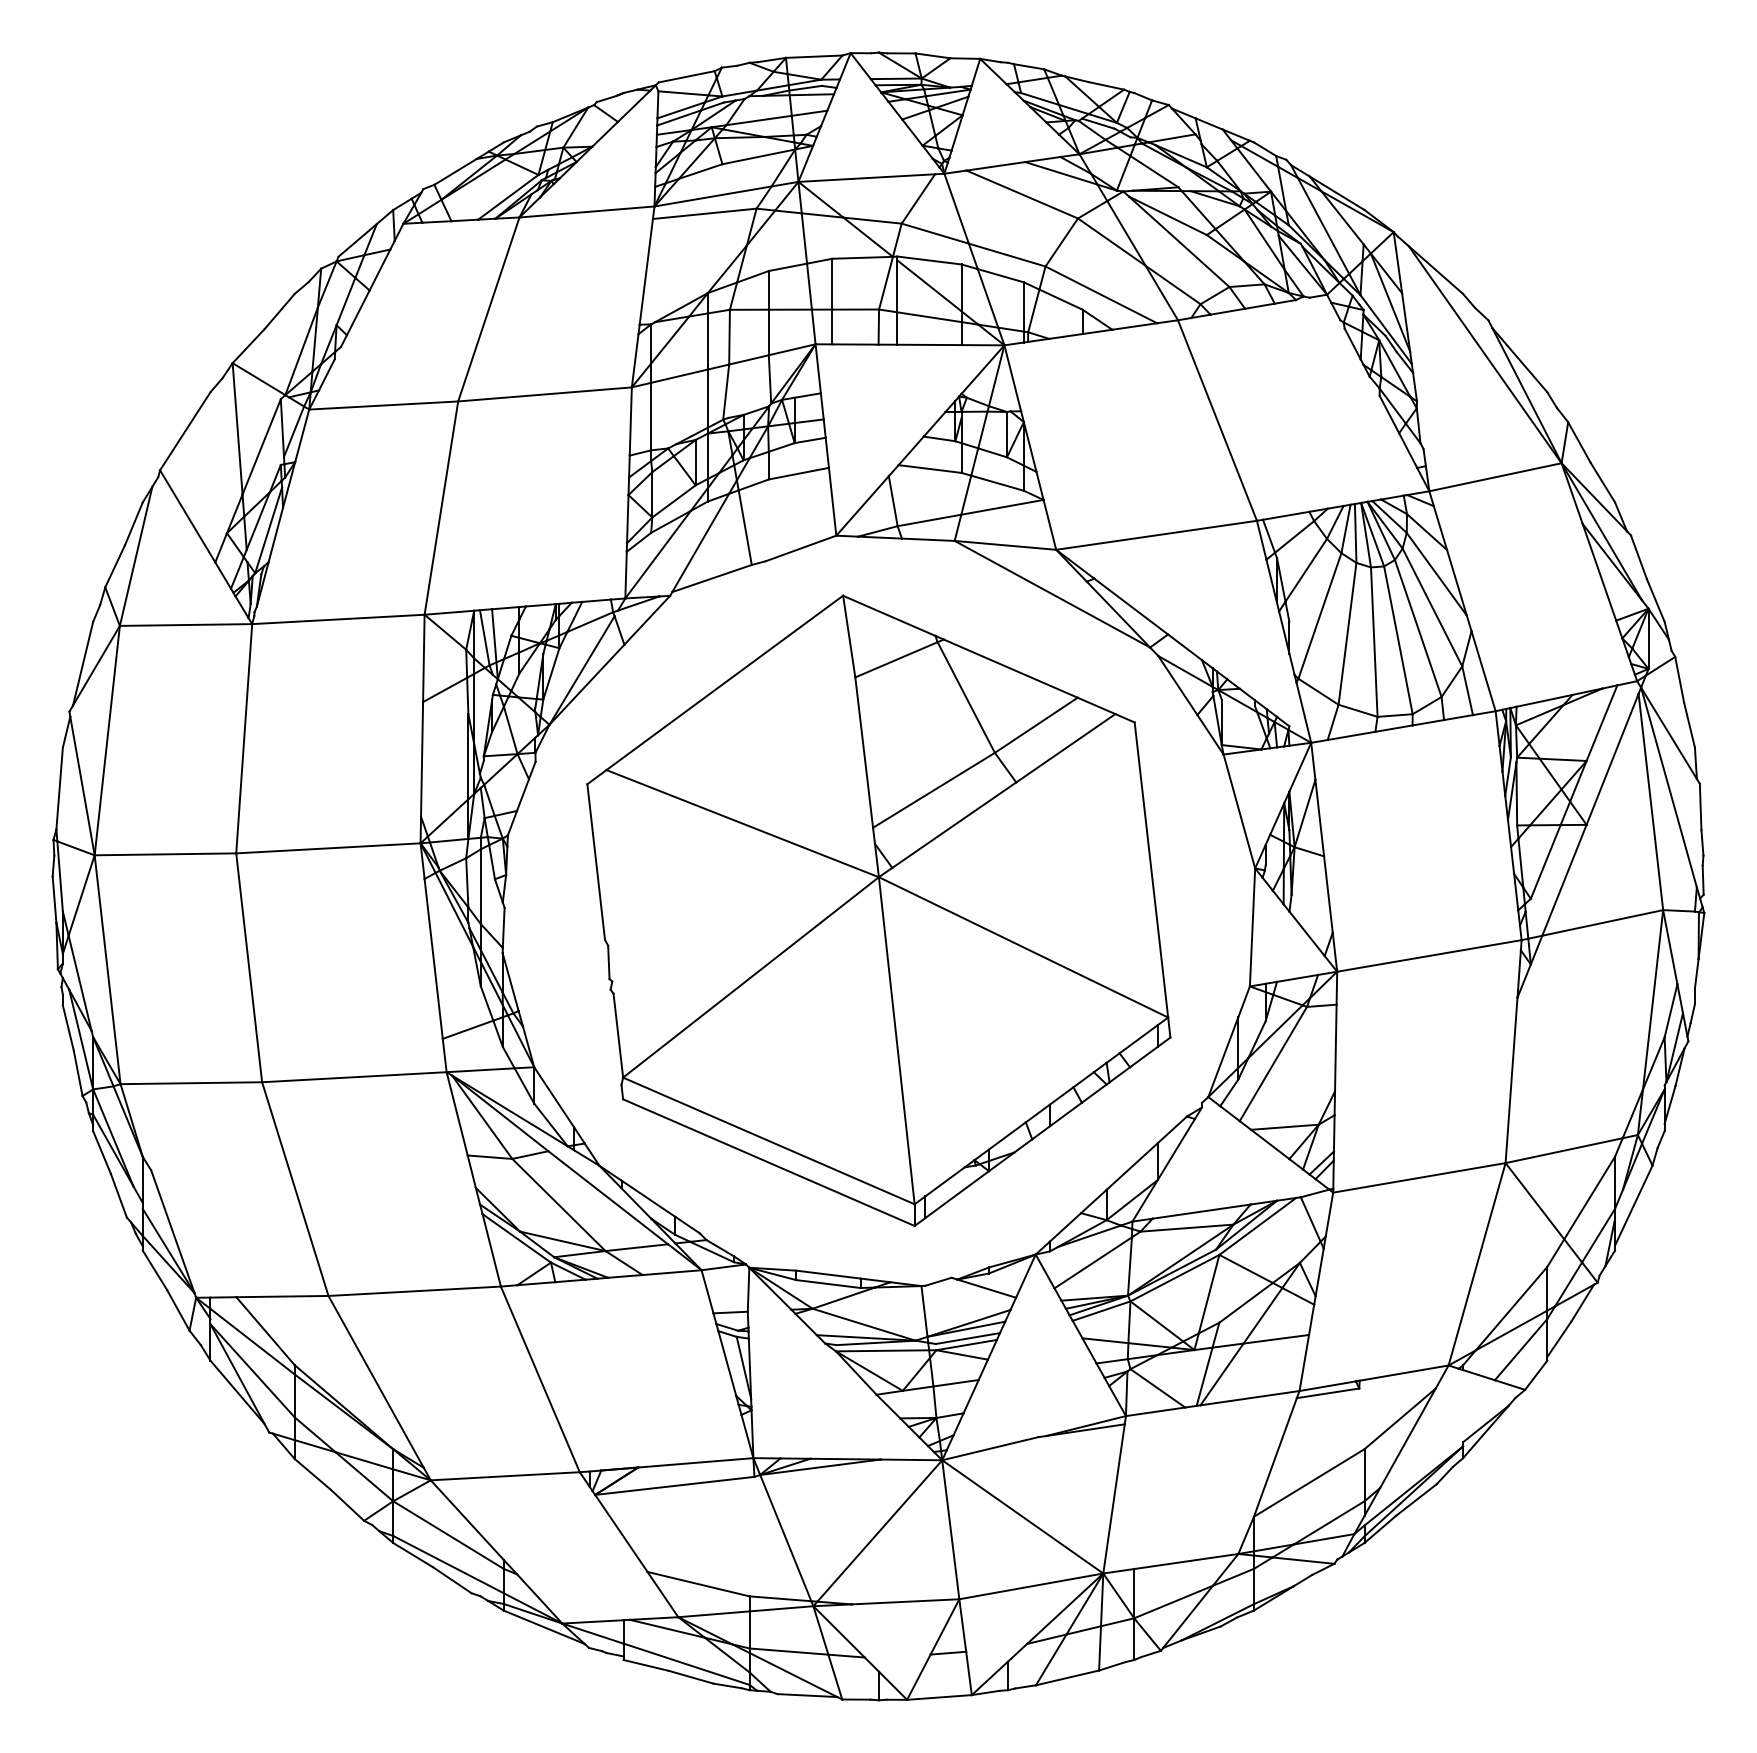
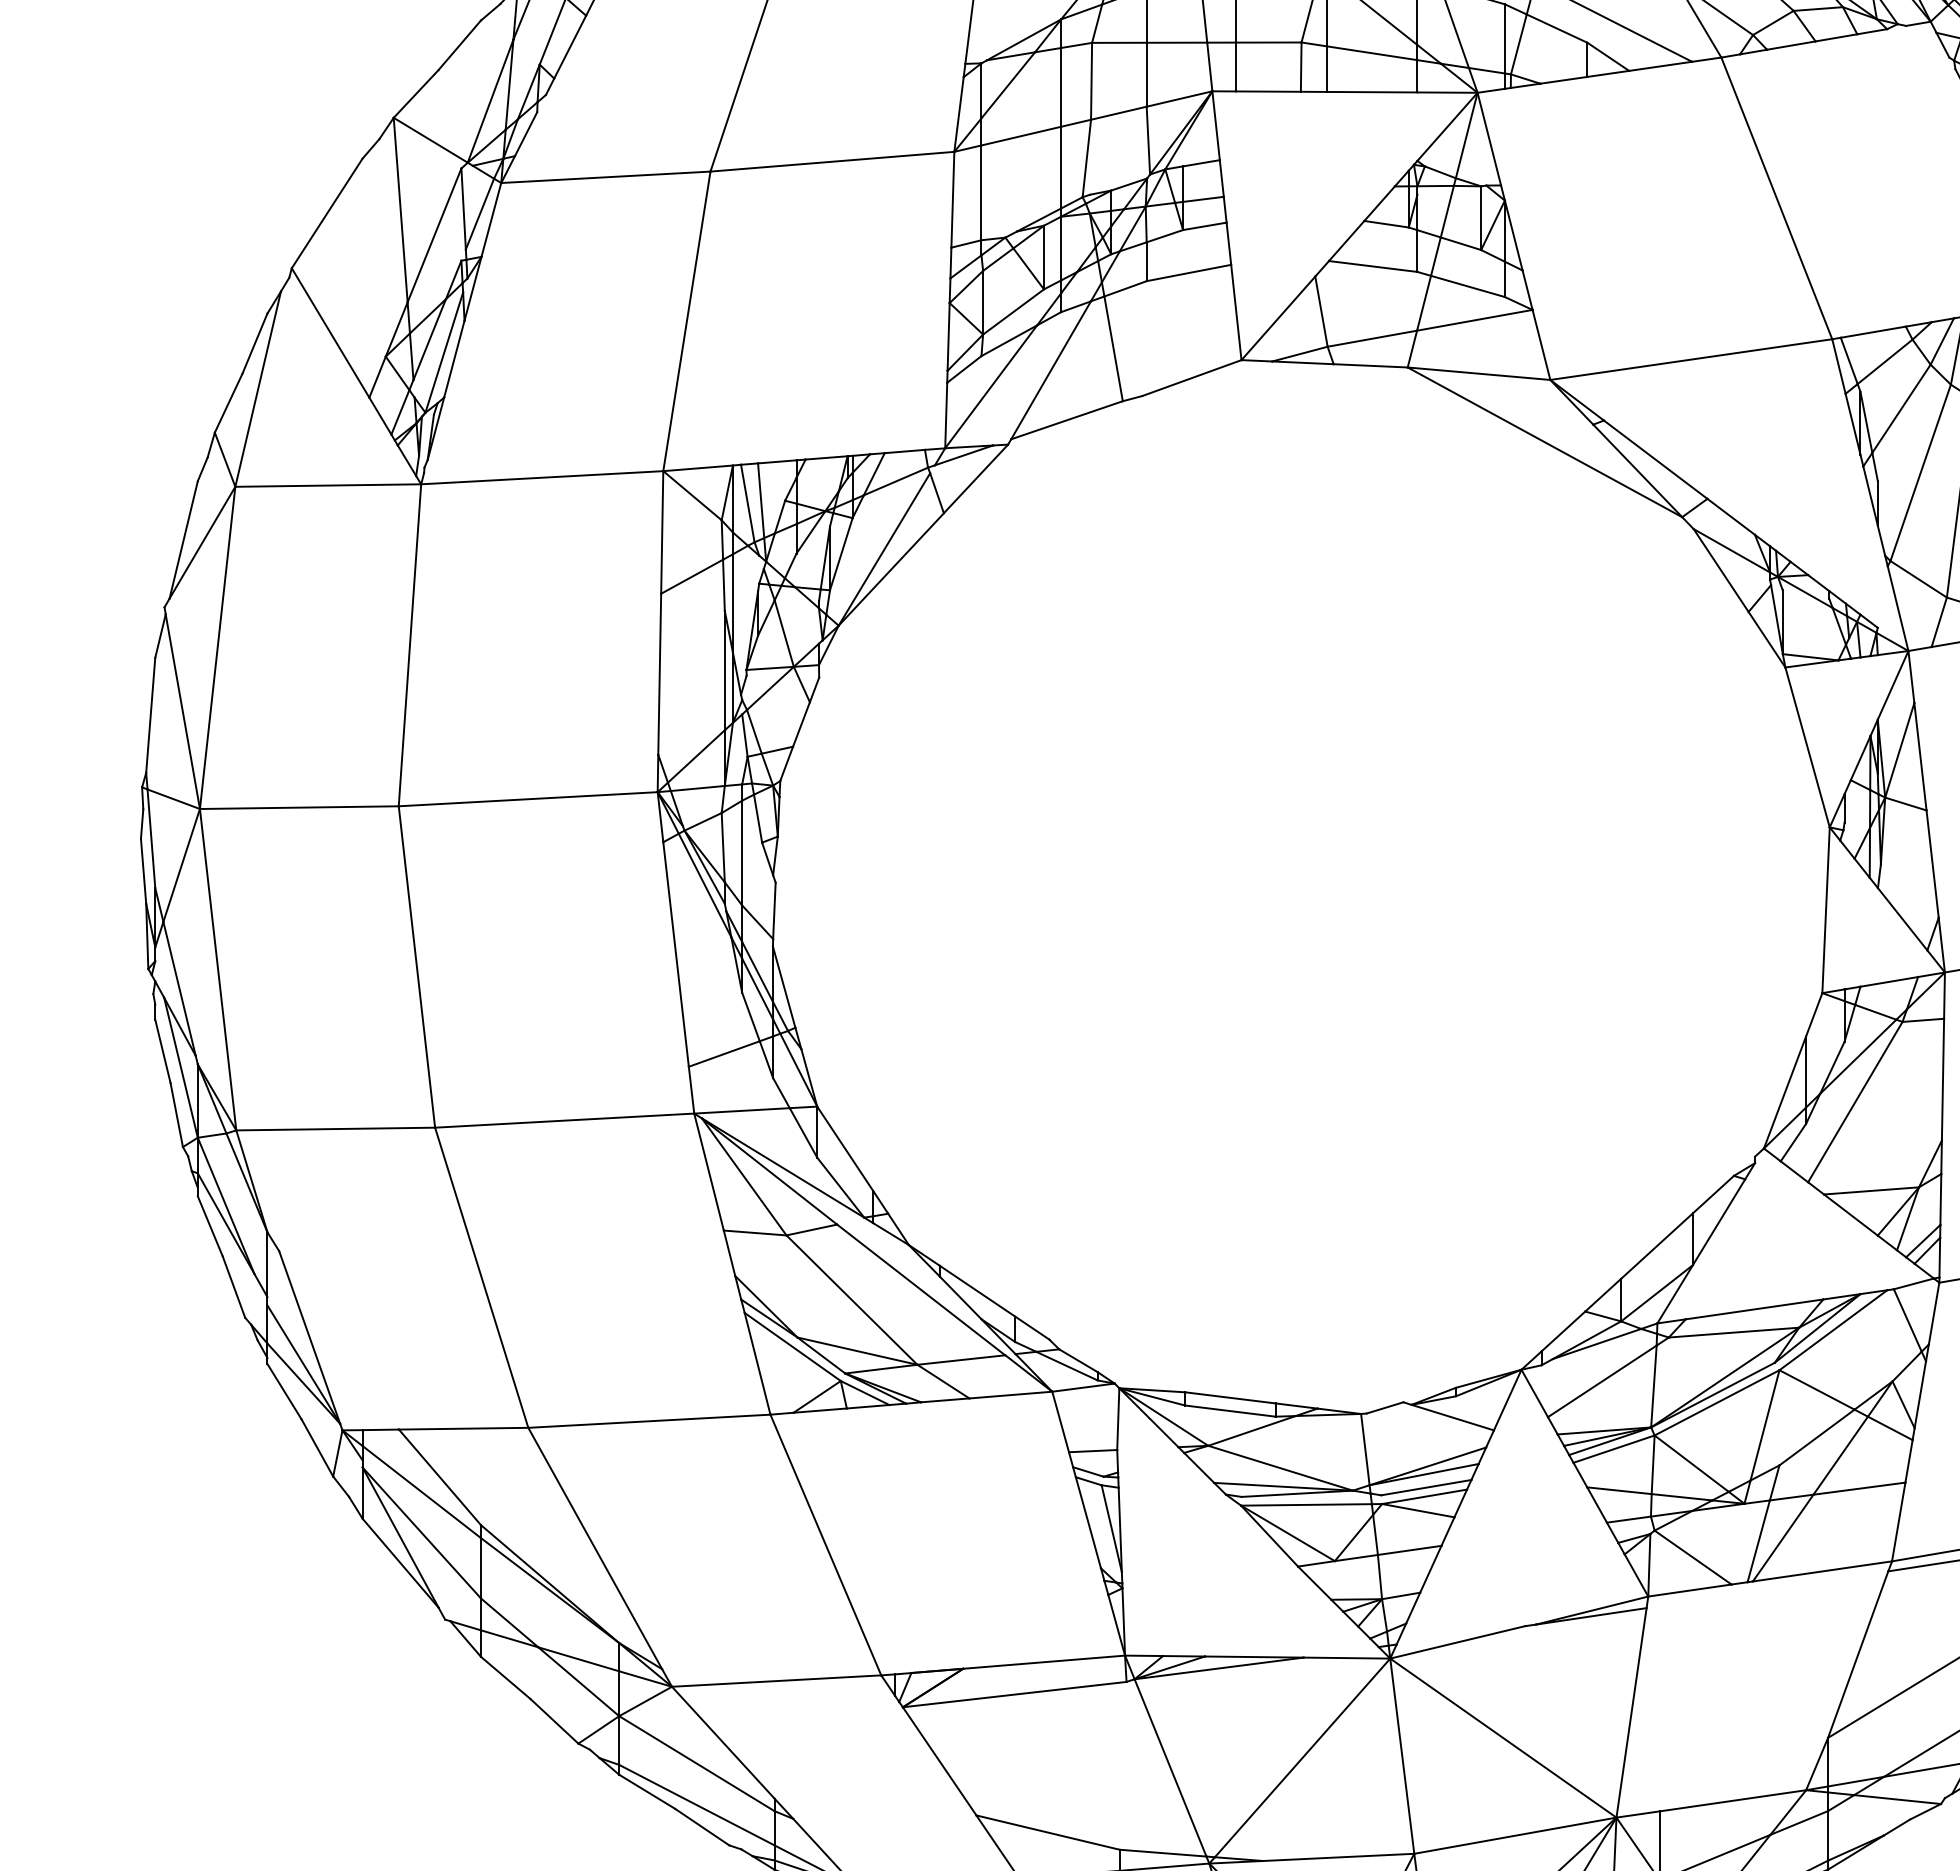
part: (878, 910) -> (1300, 886), removed

